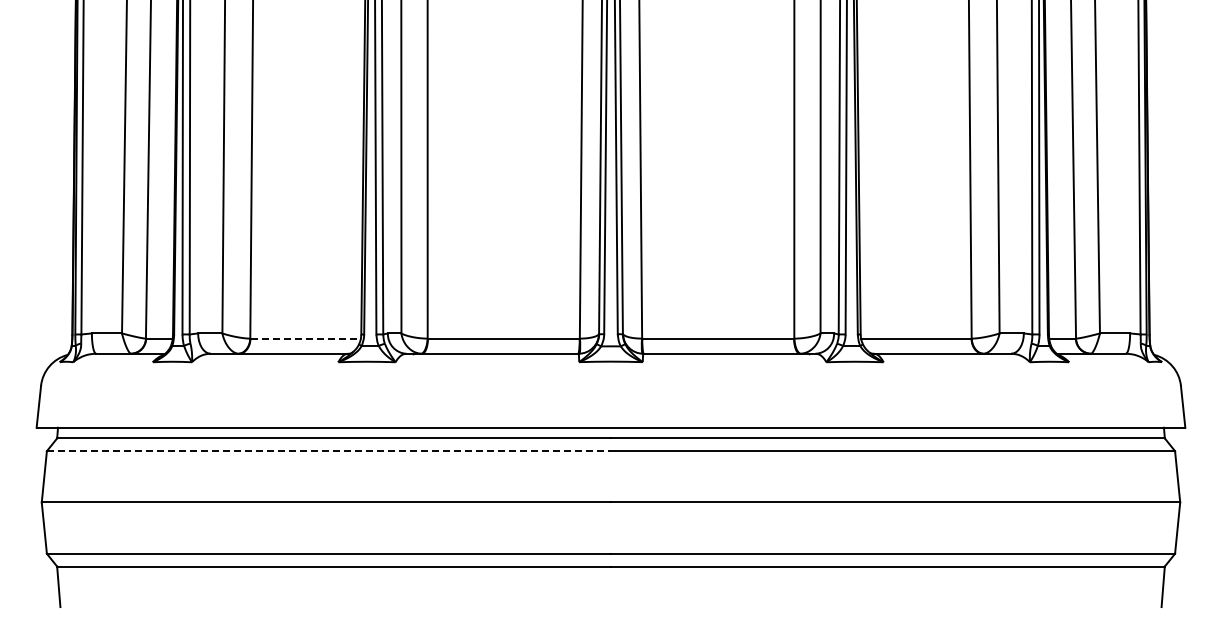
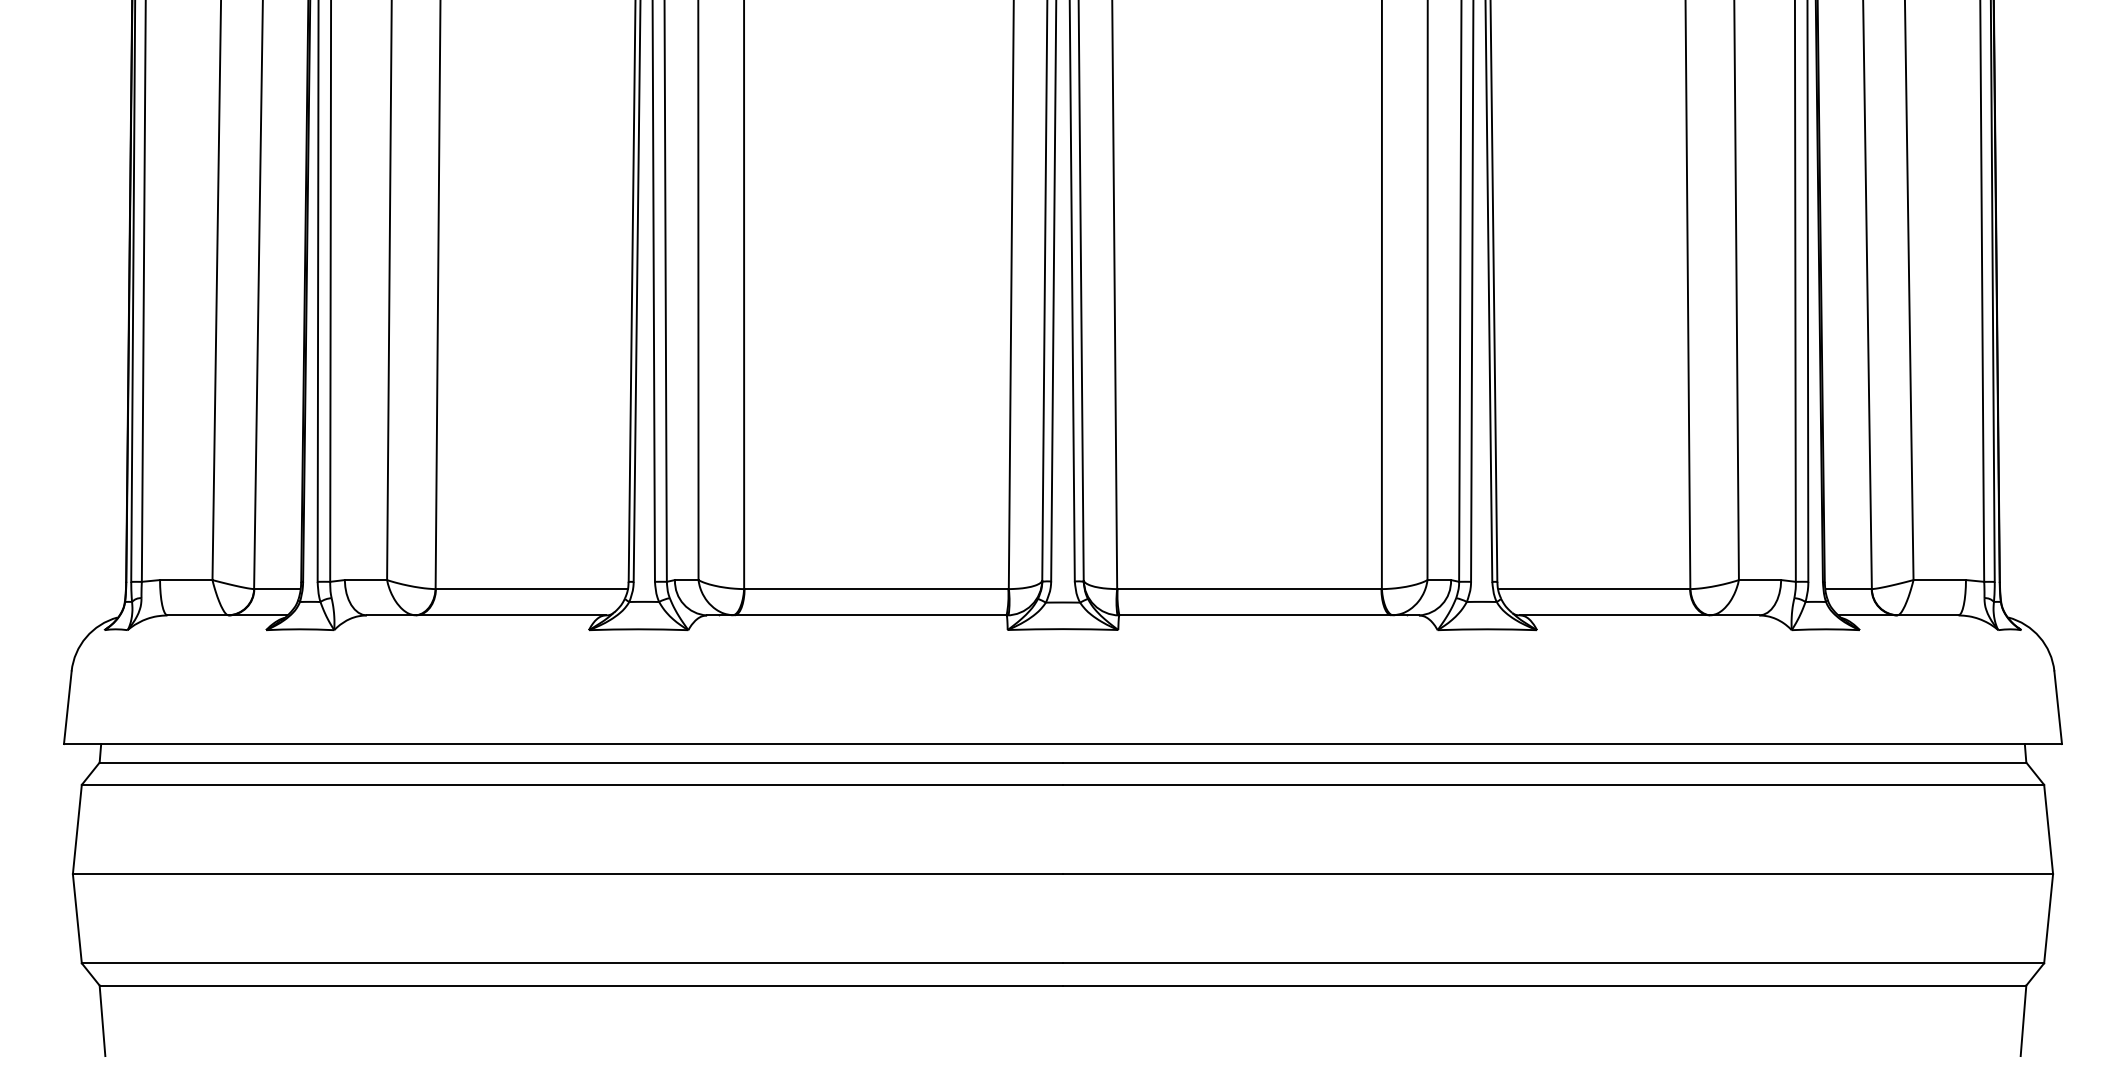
line: (306, 338) -> (533, 588), dashed -> solid
line: (329, 451) -> (573, 785), dashed -> solid

